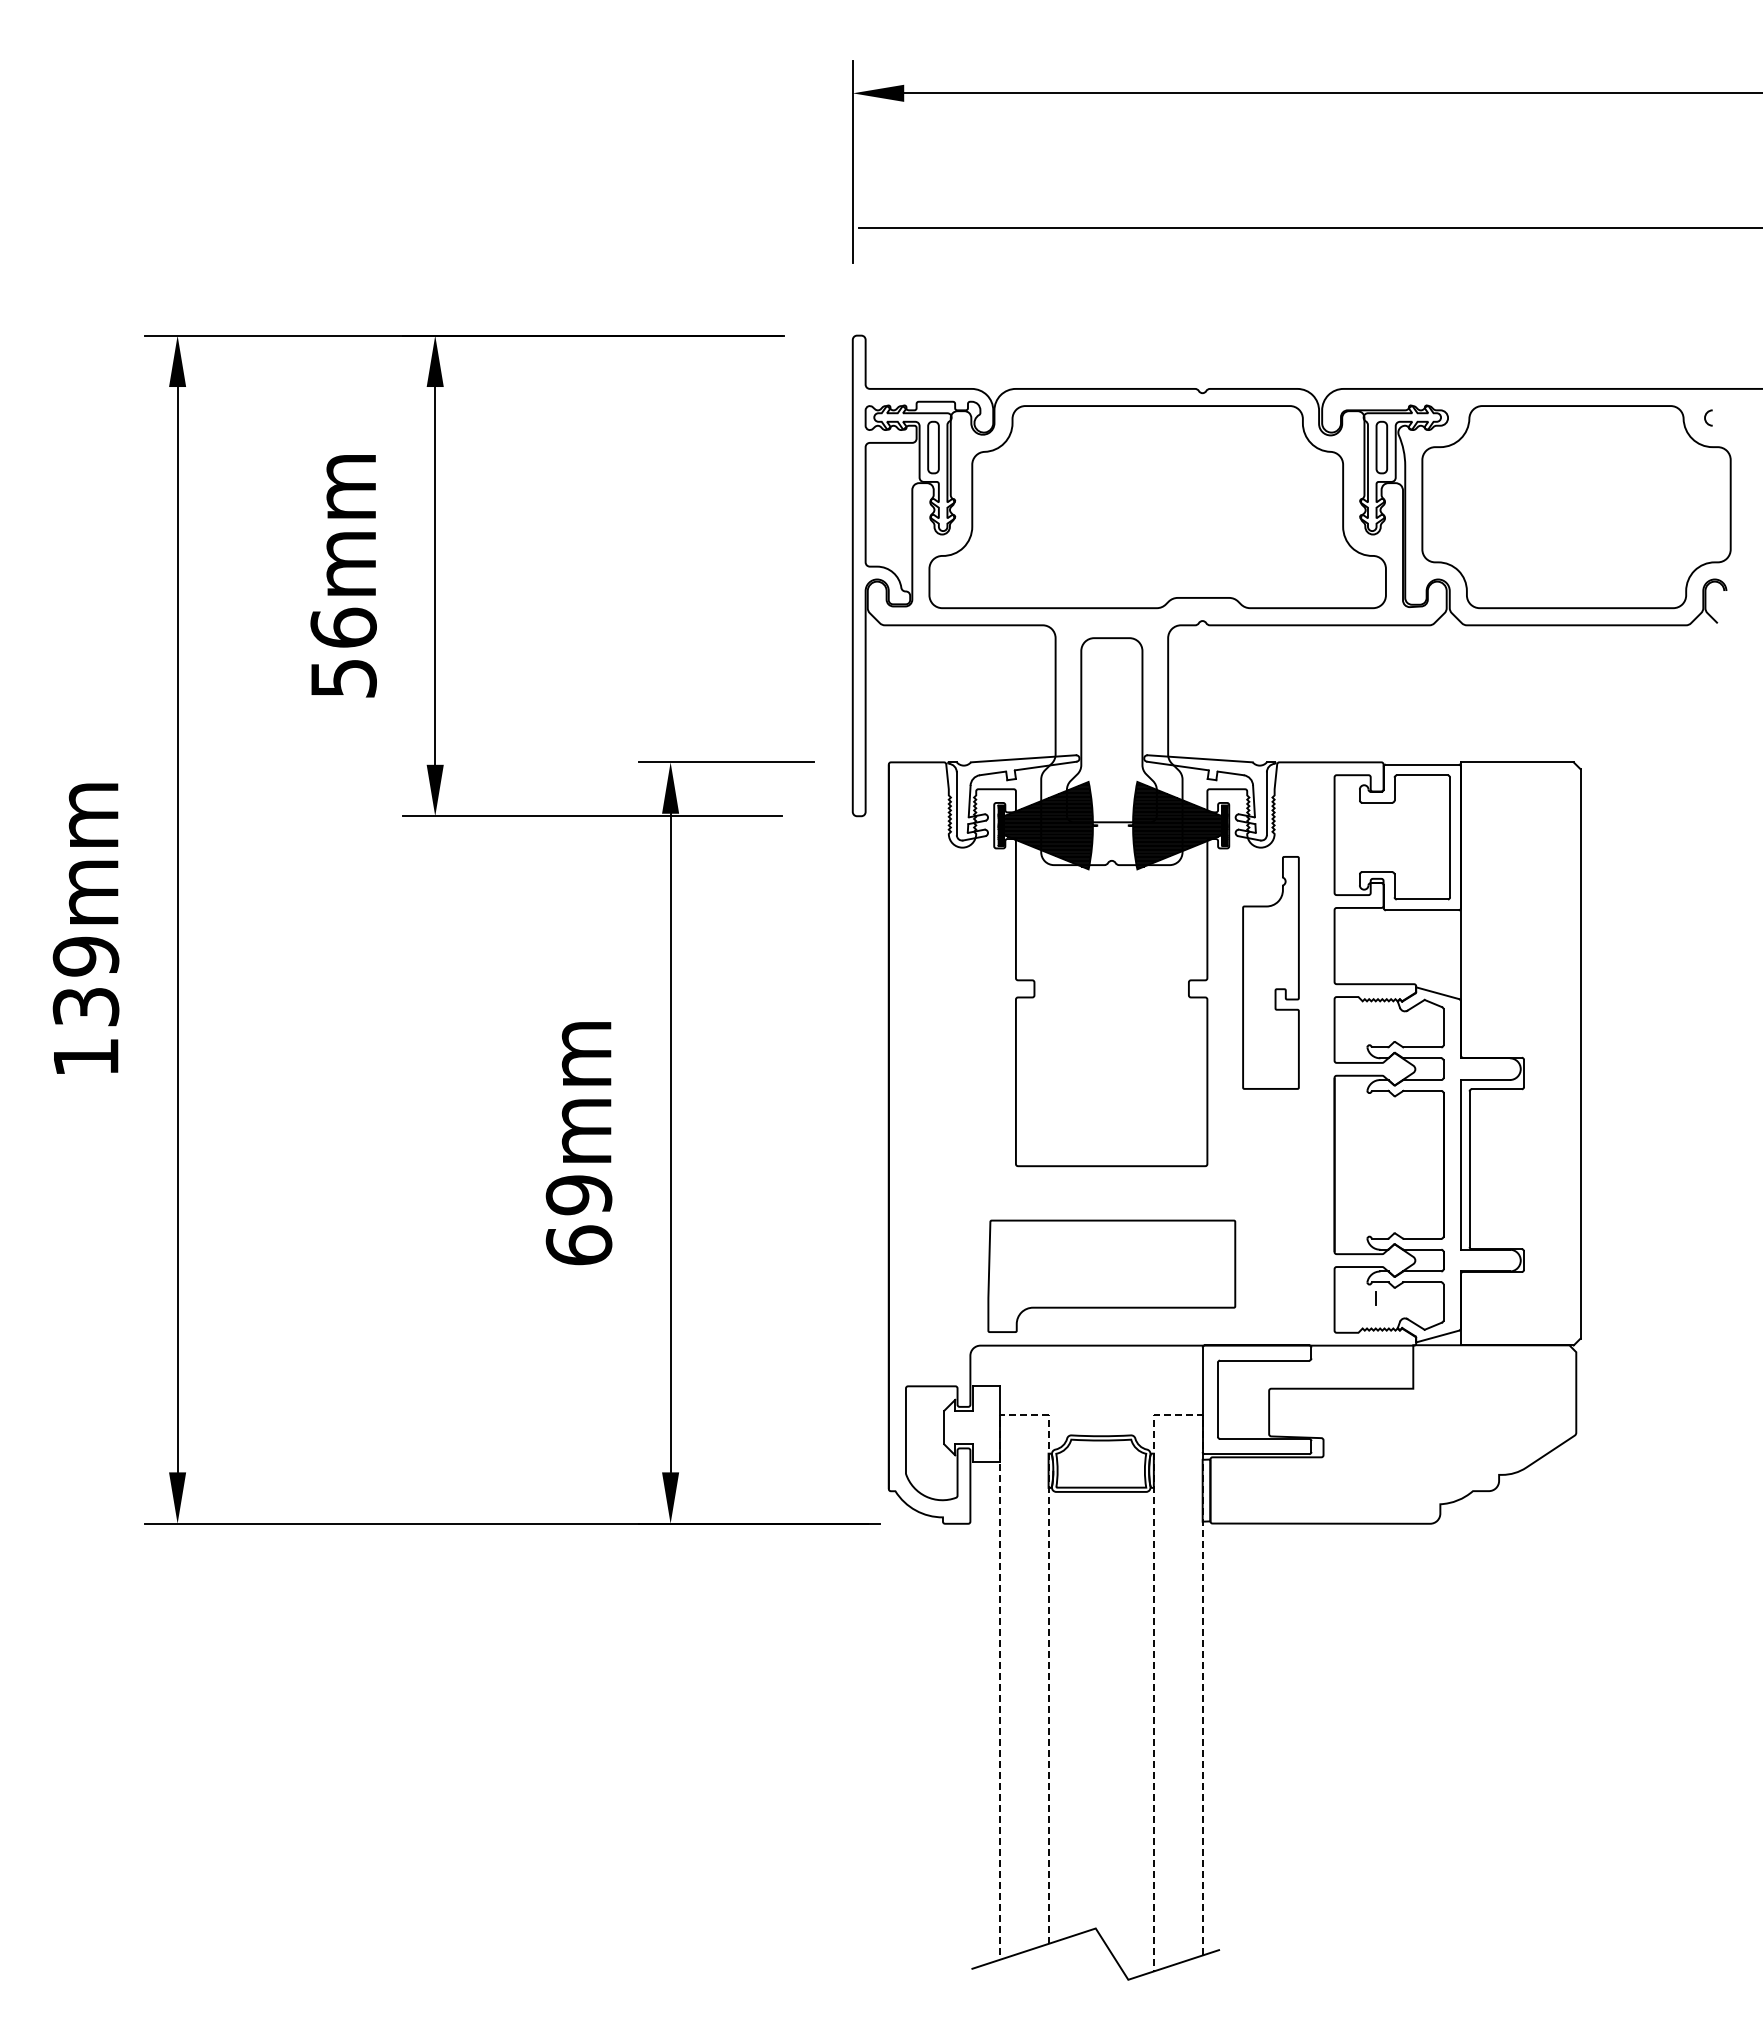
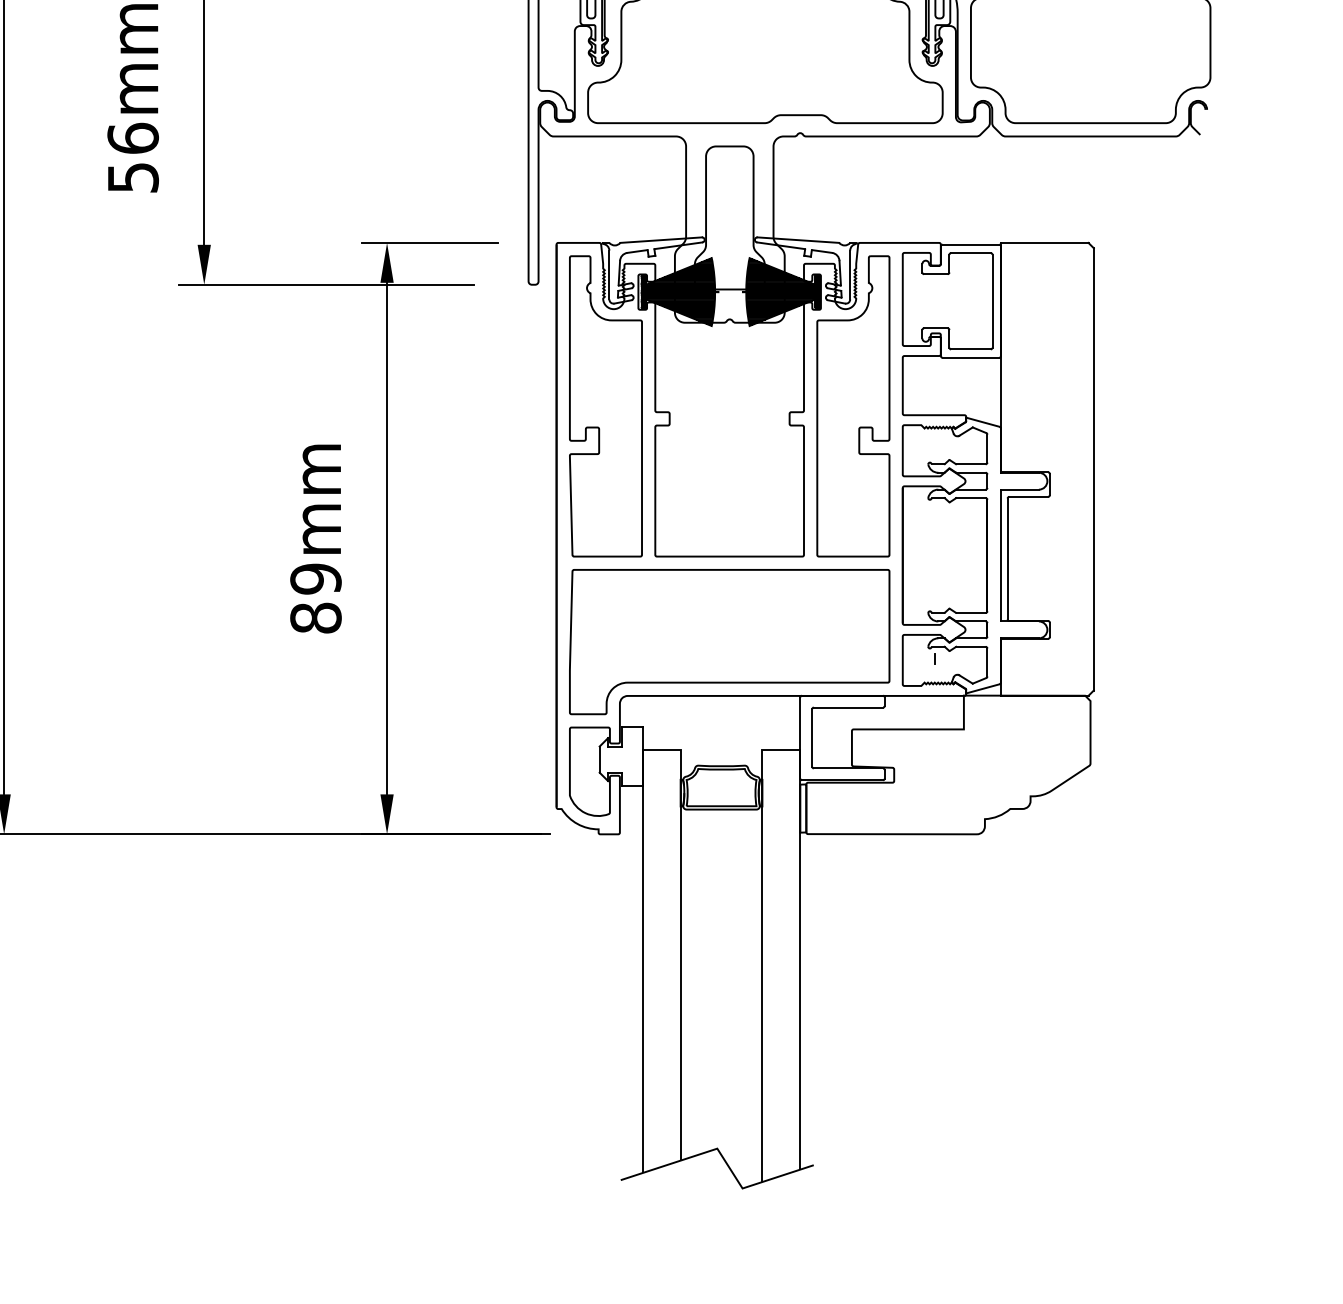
part: (952, 972) -> (606, 406), added
part: (1270, 972) -> (853, 406), size x1.67
text: (578, 1245) -> (315, 618), 69mm -> 89mm
part: (1111, 1276) -> (729, 642), size x1.67
line: (1015, 1415) -> (654, 750), dashed -> solid
line: (1169, 1415) -> (774, 750), dashed -> solid

